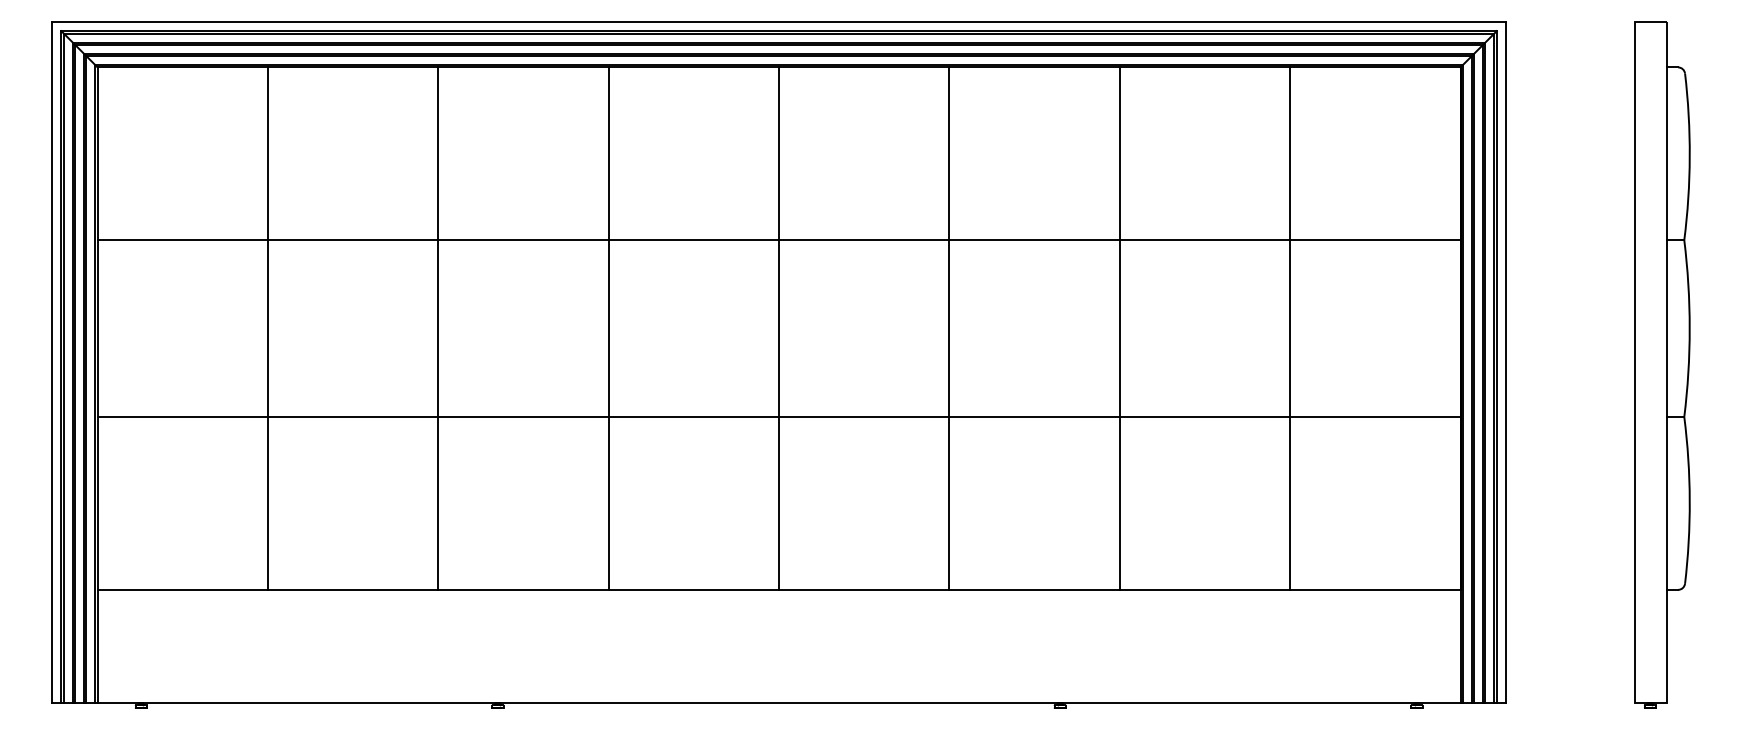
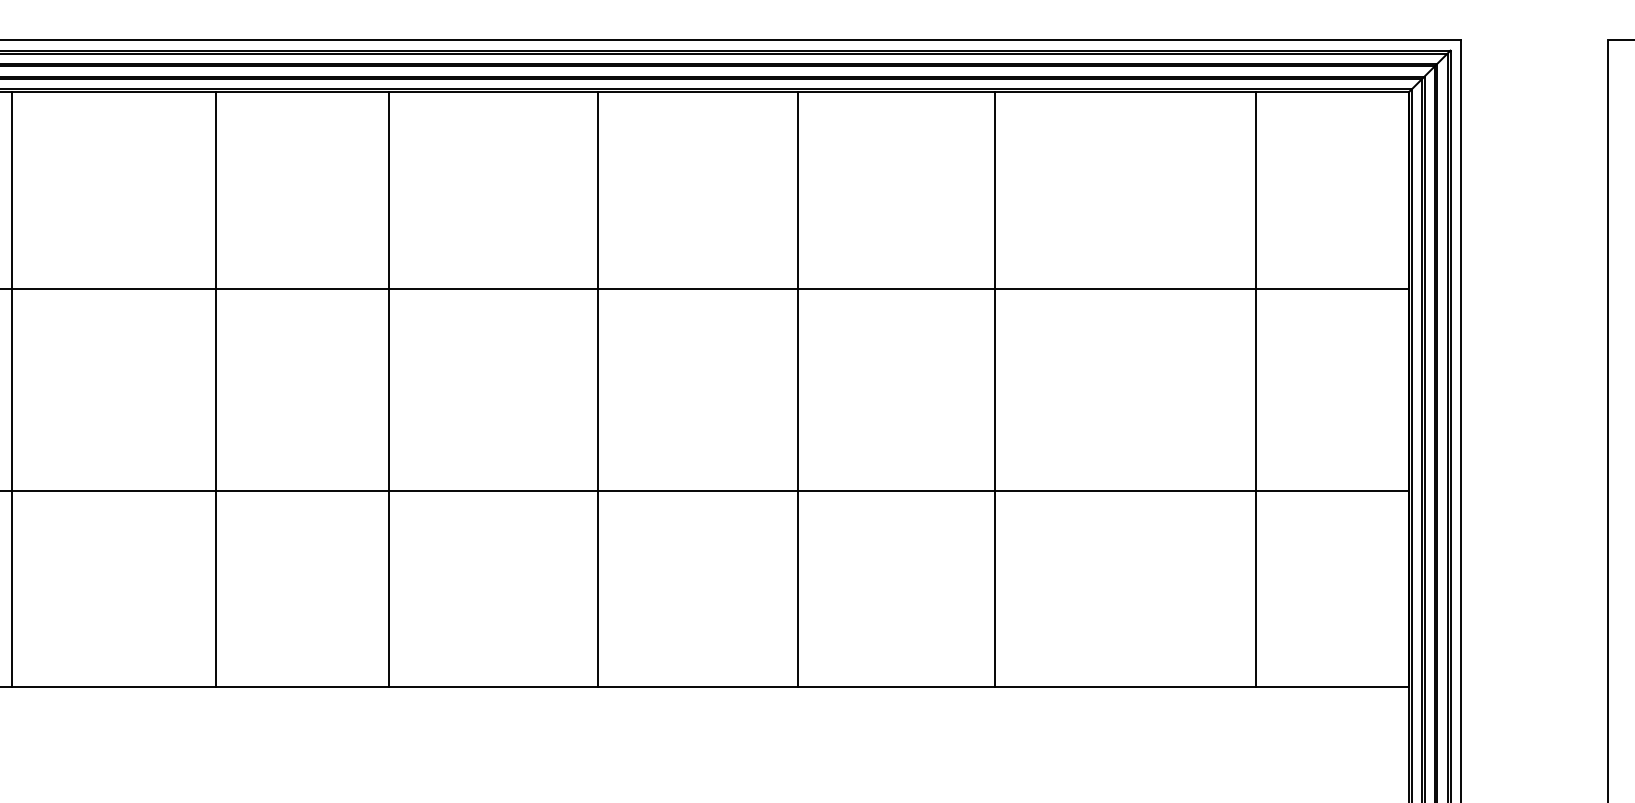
line: (268, 328) -> (12, 389), moved
line: (438, 328) -> (216, 389), moved
line: (608, 328) -> (388, 389), moved
line: (779, 328) -> (597, 389), moved
line: (949, 328) -> (798, 389), moved
line: (1119, 328) -> (994, 389), moved
line: (1290, 328) -> (1256, 389), moved

